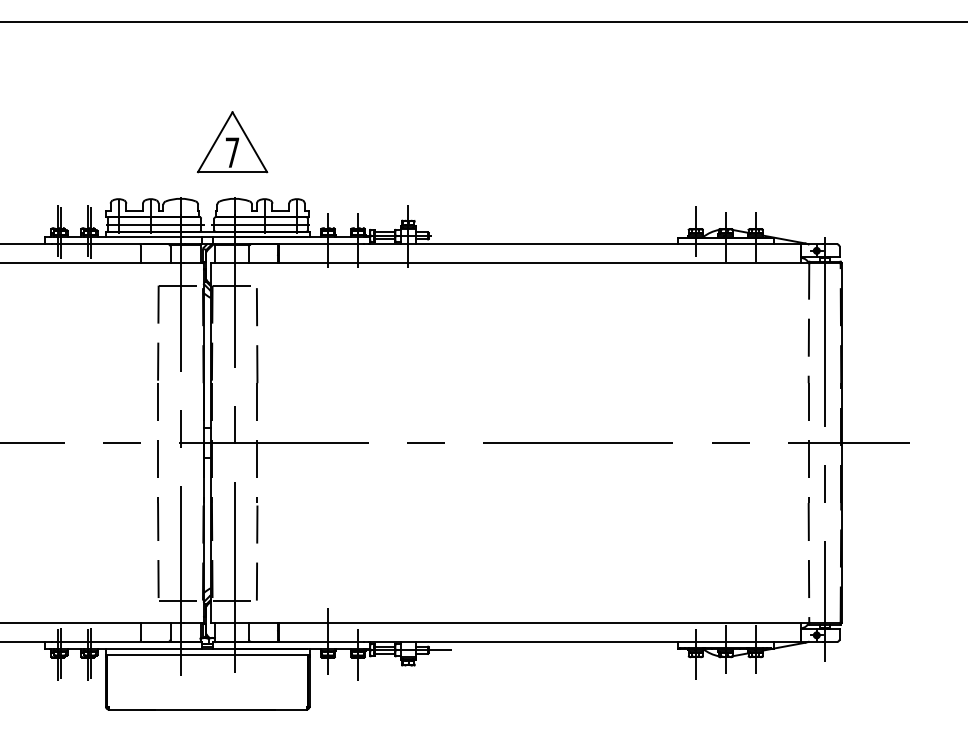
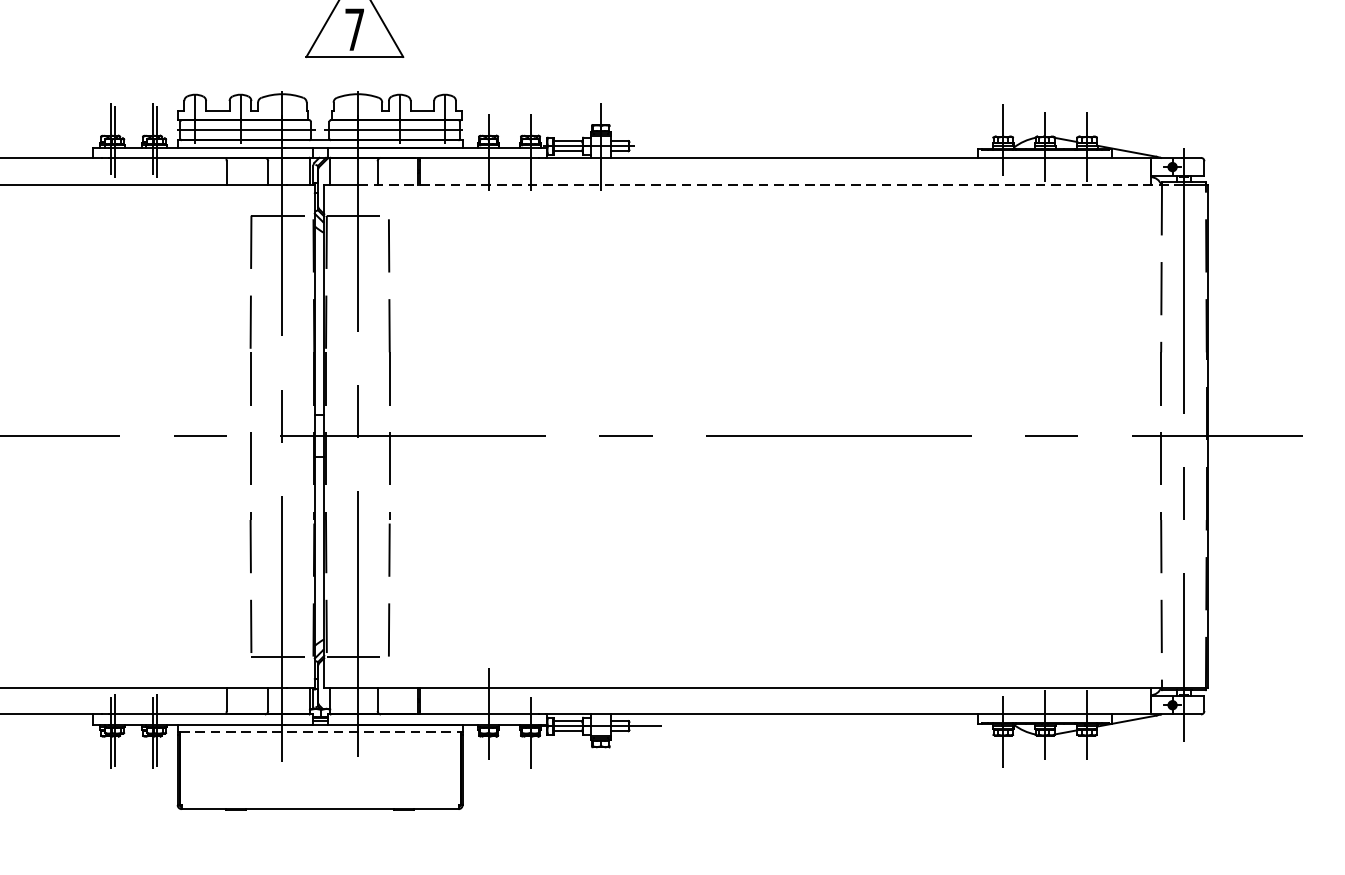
line: (529, 263) -> (770, 184), solid -> dashed
line: (208, 654) -> (321, 732), solid -> dashed

